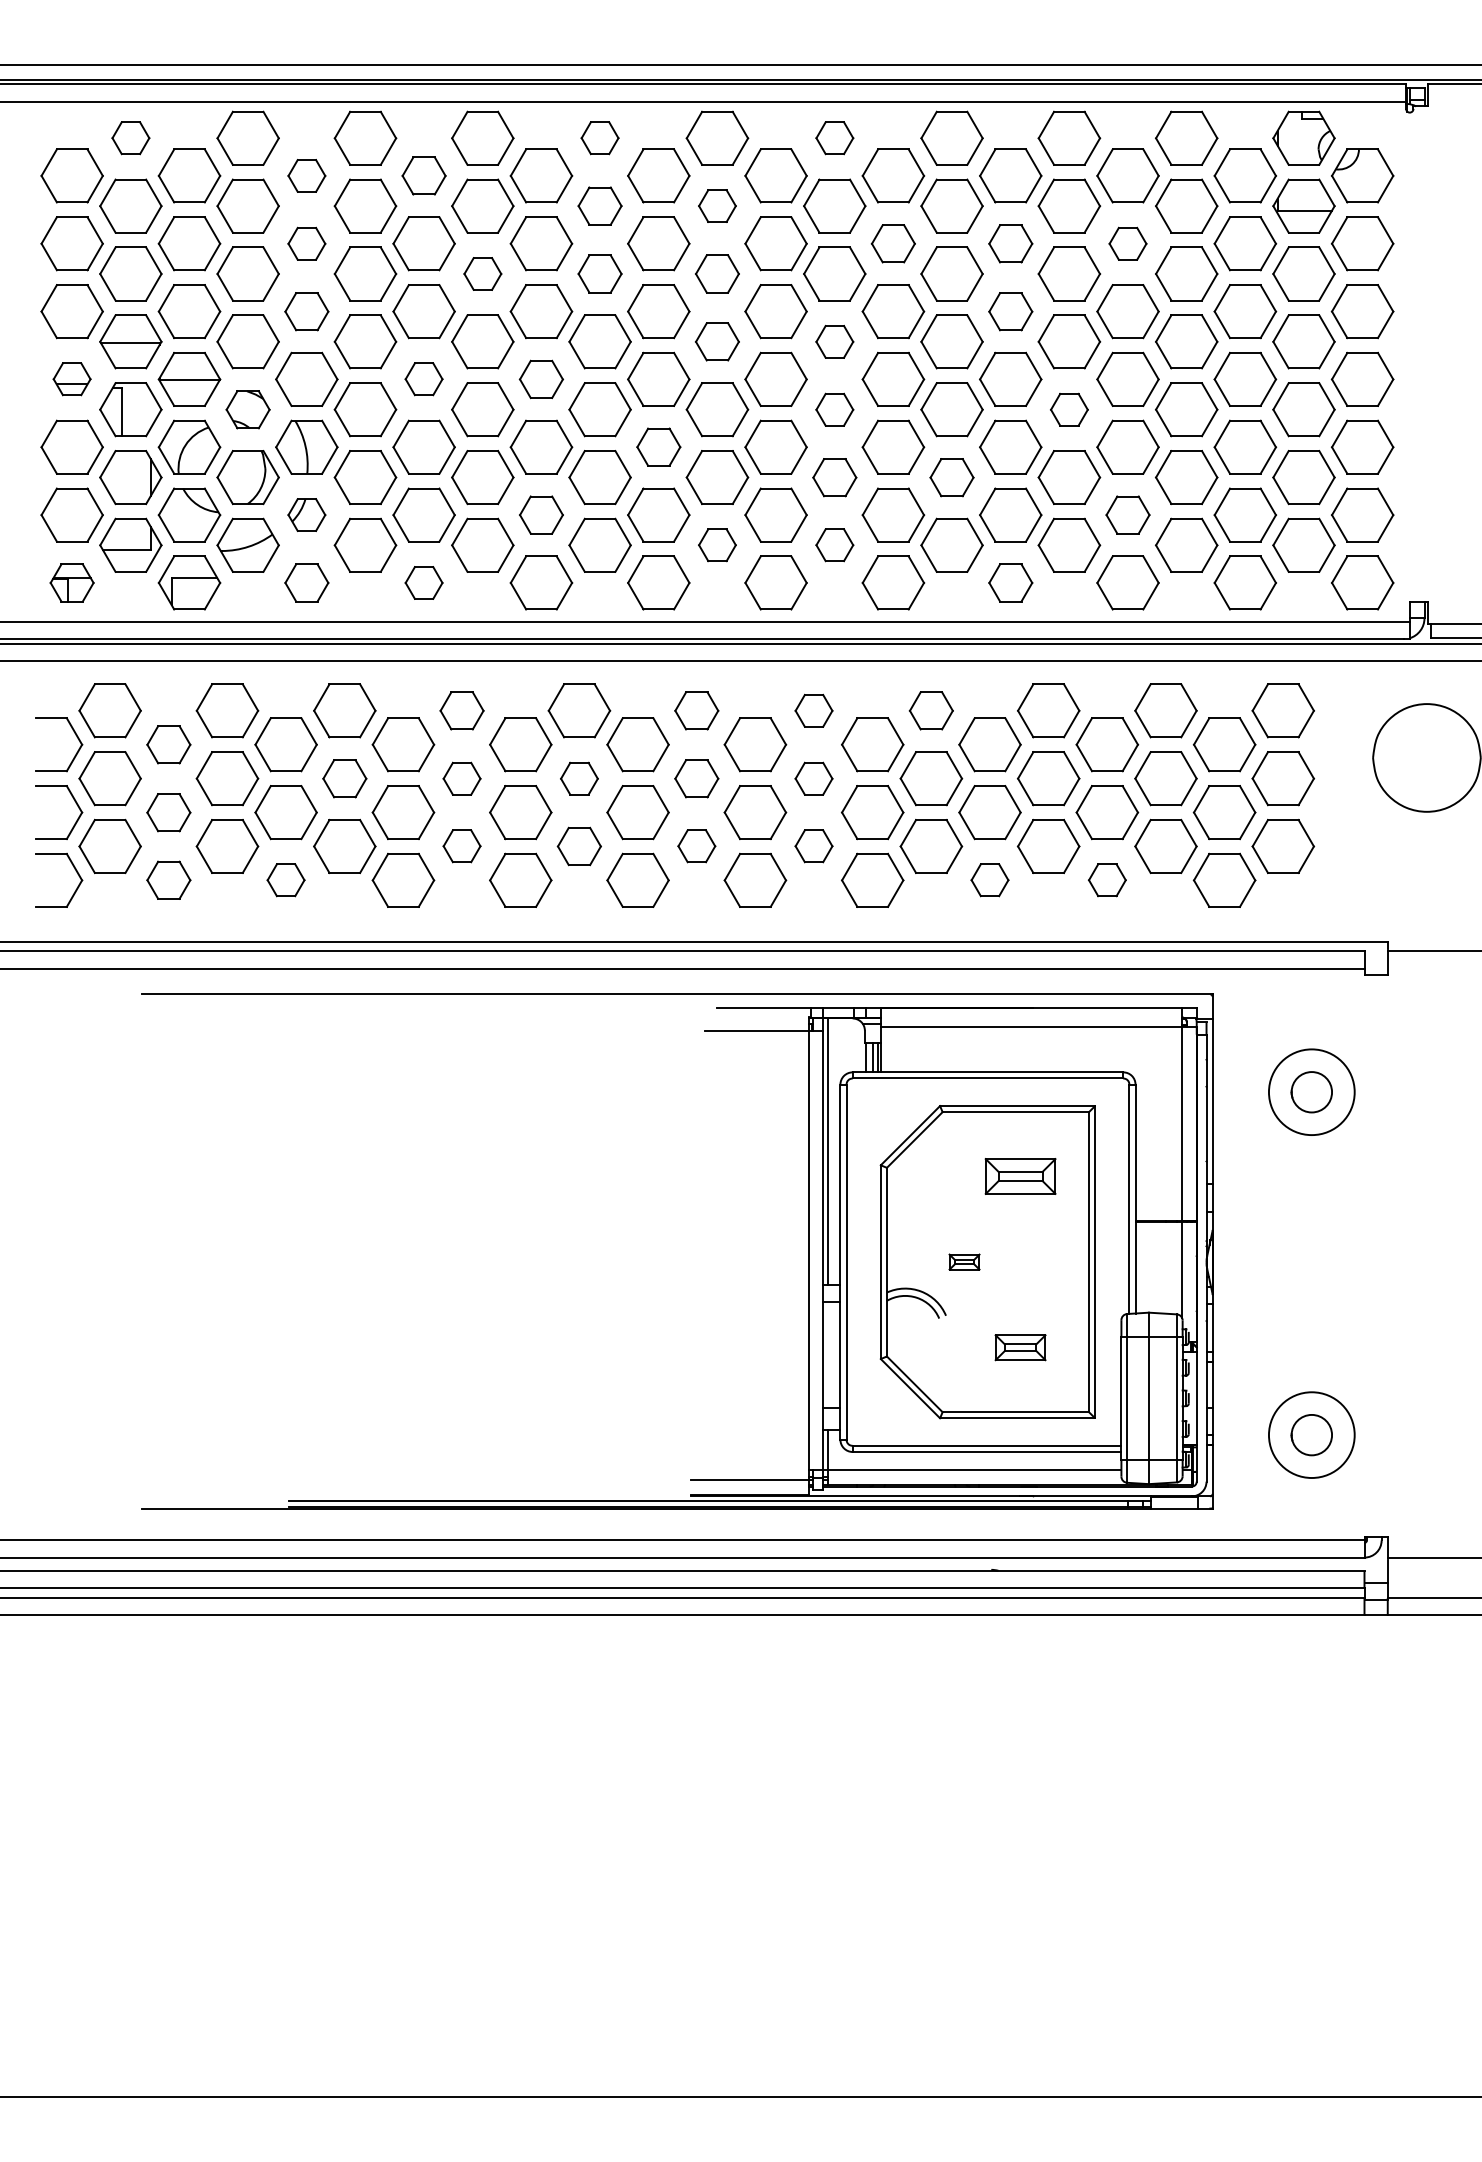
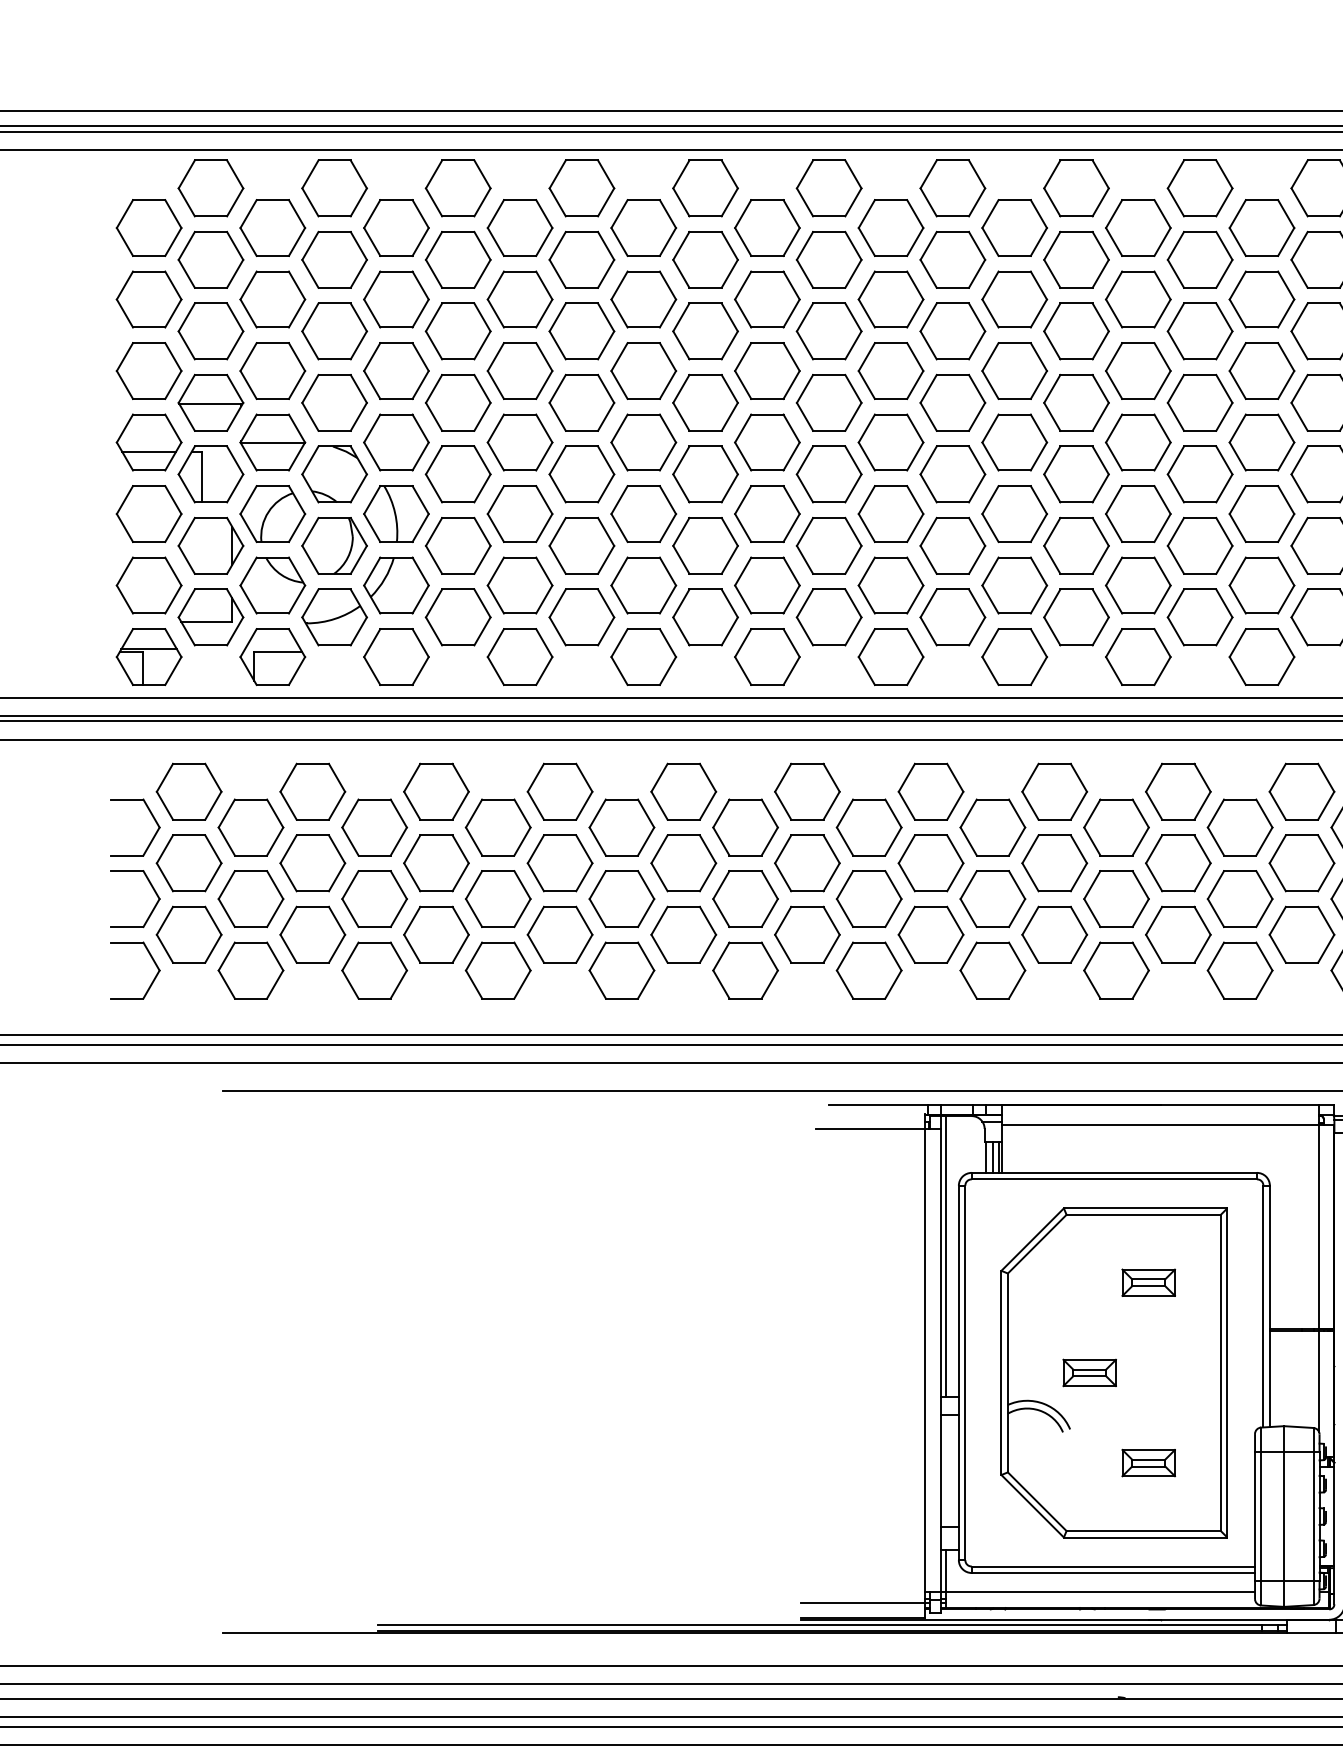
part: (130, 137) -> (210, 187), size x1.67
part: (599, 137) -> (704, 187), size x1.67
part: (834, 137) -> (952, 187), size x1.67
part: (306, 175) -> (396, 227), size x1.67
part: (423, 175) -> (519, 227), size x1.43
part: (599, 205) -> (704, 259), size x1.43
part: (717, 205) -> (829, 259), size x1.67
part: (306, 243) -> (396, 299), size x1.67
part: (893, 243) -> (1014, 299), size x1.43
part: (1010, 243) -> (1138, 299), size x1.43
part: (1127, 243) -> (1261, 299), size x1.67
part: (482, 273) -> (581, 330), size x1.67
part: (599, 273) -> (704, 330), size x1.43
part: (717, 273) -> (829, 330), size x1.43
part: (306, 311) -> (396, 370), size x1.43
part: (1010, 311) -> (1138, 370), size x1.43
part: (717, 341) -> (829, 402), size x1.43
part: (834, 341) -> (952, 402), size x1.67
part: (71, 378) -> (148, 441), size x1.67
part: (423, 378) -> (519, 441), size x1.67
part: (541, 379) -> (643, 442), size x1.43
part: (247, 409) -> (333, 474), size x1.43
part: (834, 409) -> (952, 474), size x1.67
part: (1069, 409) -> (1200, 474), size x1.67
part: (658, 446) -> (767, 513), size x1.43
part: (834, 477) -> (952, 545), size x1.43
part: (951, 477) -> (1075, 545), size x1.43
part: (306, 514) -> (396, 584), size x1.67
part: (541, 514) -> (643, 584), size x1.43
part: (1127, 514) -> (1261, 584), size x1.43
part: (717, 544) -> (829, 616), size x1.67
part: (834, 544) -> (952, 616), size x1.67
part: (71, 582) -> (148, 656), size x1.43
part: (306, 582) -> (396, 656), size x1.43
part: (423, 582) -> (519, 656), size x1.67
part: (1010, 582) -> (1138, 656), size x1.43
part: (461, 710) -> (559, 791), size x1.43
part: (696, 710) -> (807, 791), size x1.43
part: (813, 710) -> (930, 791), size x1.67
part: (931, 710) -> (1054, 791), size x1.43
part: (168, 744) -> (250, 827), size x1.43
part: (344, 778) -> (436, 863), size x1.43
part: (461, 778) -> (559, 863), size x1.67
part: (579, 778) -> (683, 863), size x1.67
part: (696, 778) -> (807, 863), size x1.43
part: (813, 778) -> (930, 863), size x1.67
part: (168, 812) -> (250, 898), size x1.43
part: (461, 845) -> (559, 933), size x1.67
part: (696, 845) -> (807, 933), size x1.67
part: (813, 845) -> (930, 933), size x1.67
part: (579, 846) -> (683, 934), size x1.43
part: (168, 879) -> (250, 969), size x1.43
part: (285, 879) -> (373, 969), size x1.67
part: (989, 879) -> (1115, 969), size x1.67
part: (1107, 879) -> (1240, 969), size x1.67
part: (1020, 1176) -> (1148, 1282), size x0.71
part: (964, 1261) -> (1089, 1372), size x1.67

